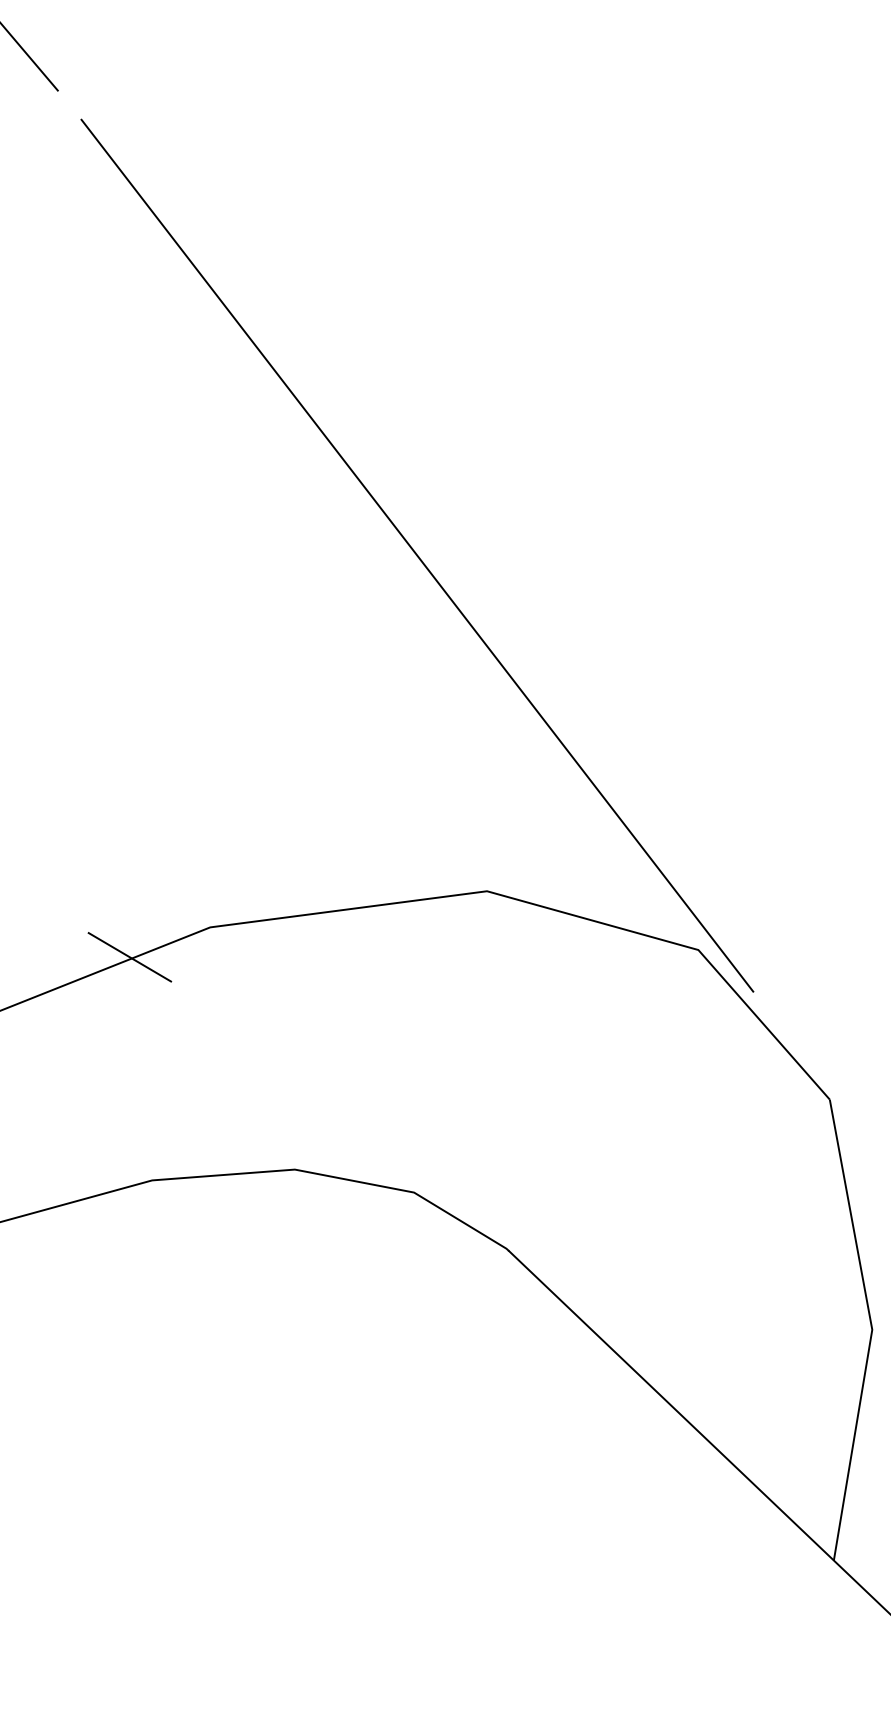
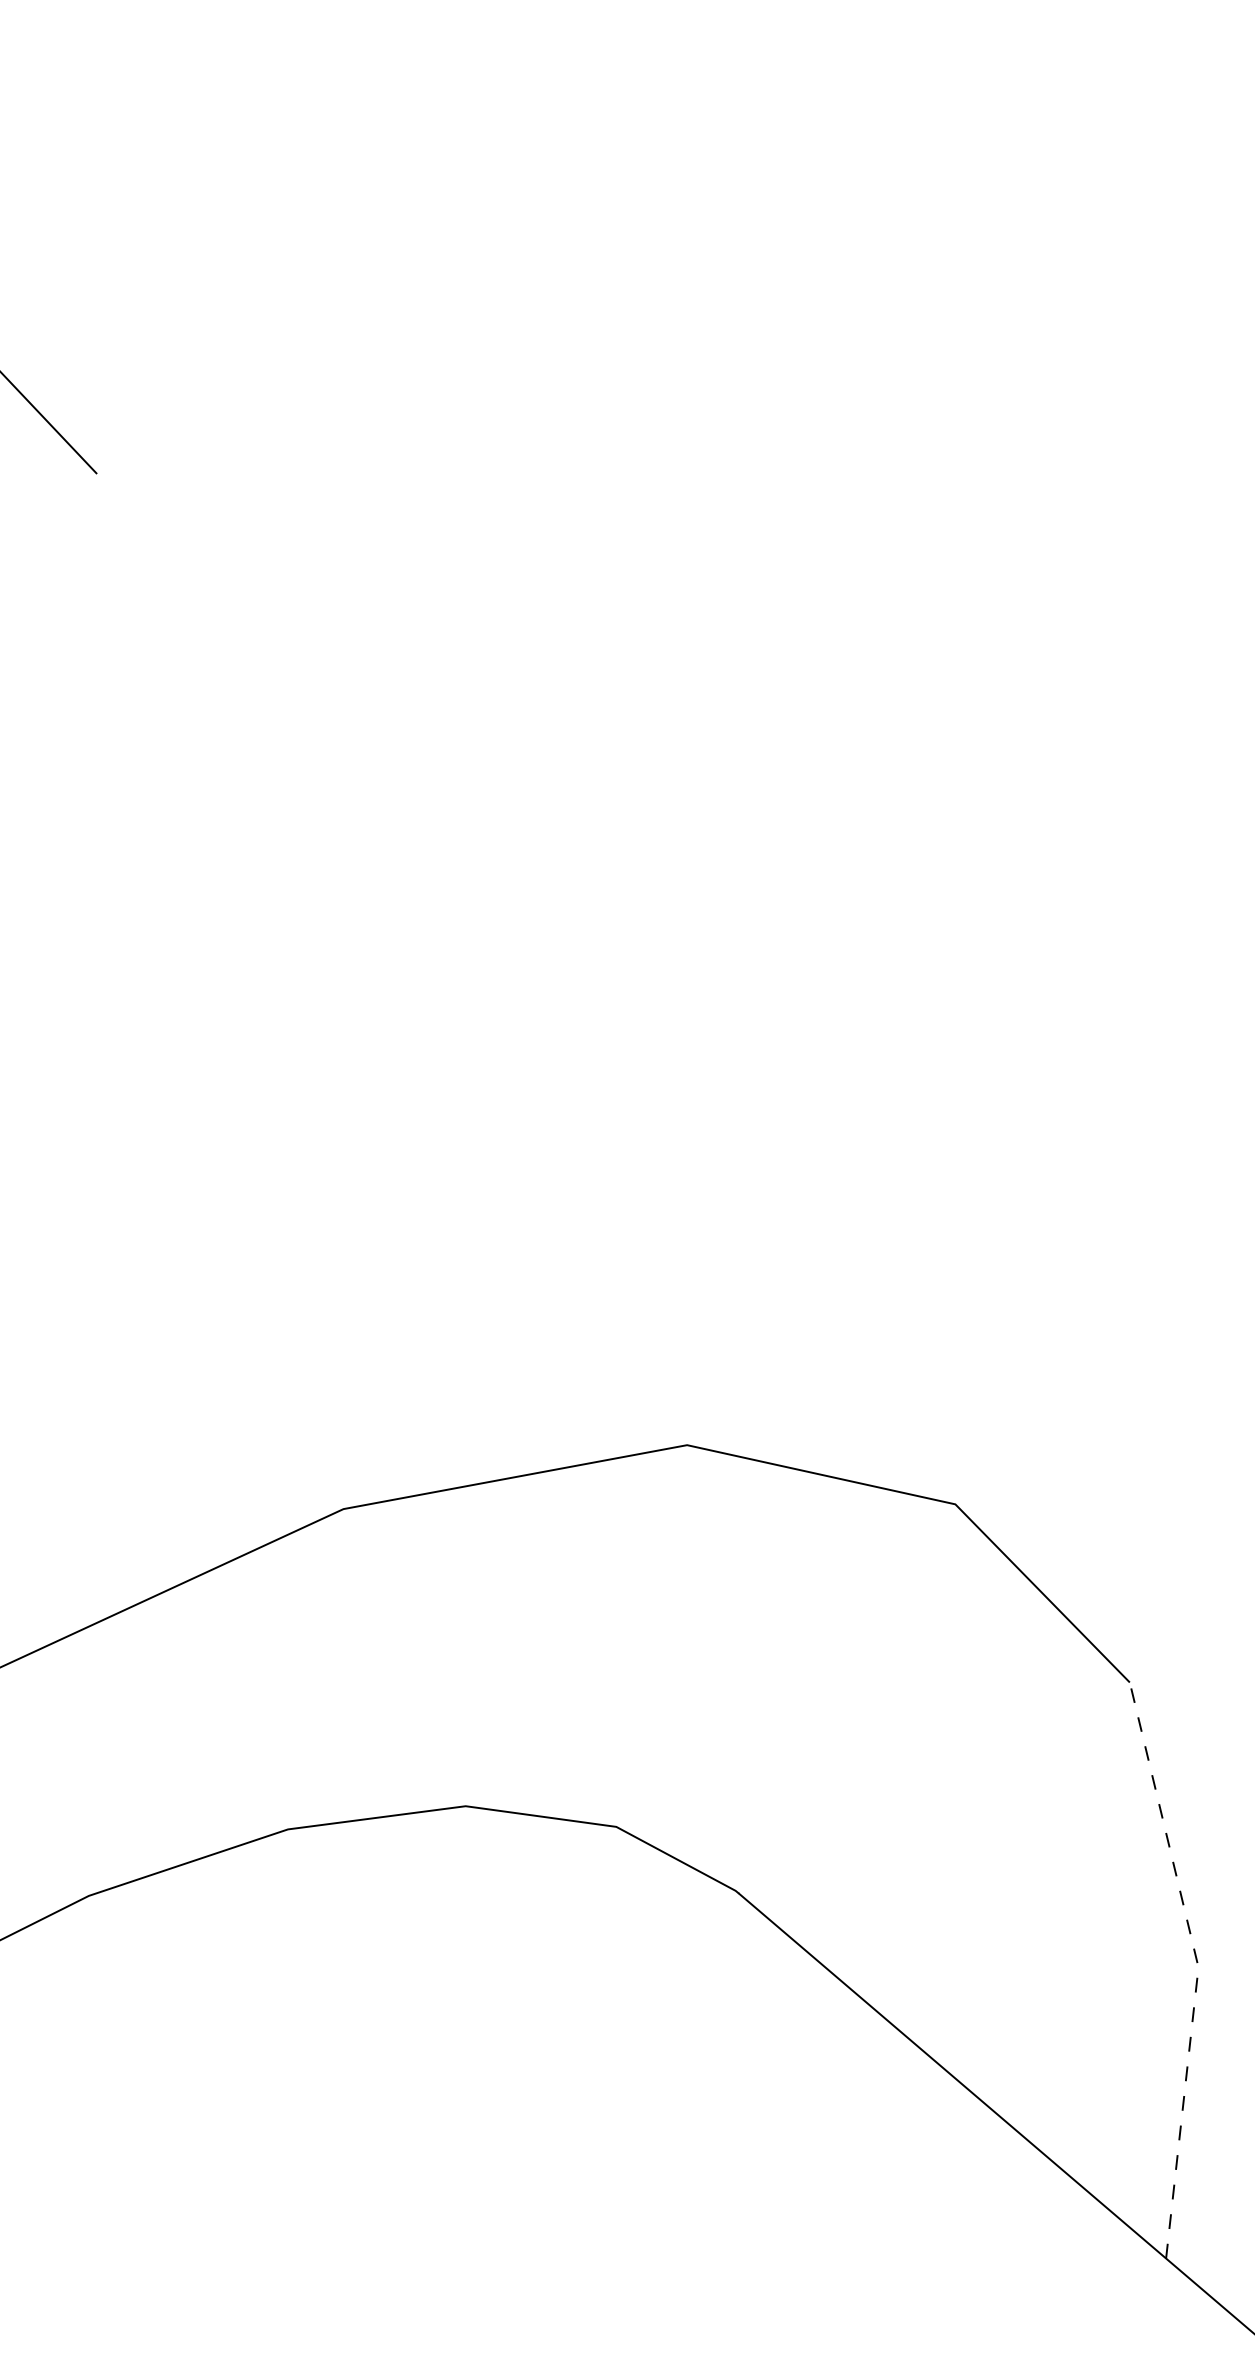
line: (416, 555) -> (576, 1030), removed
line: (129, 956) -> (244, 1551), removed
line: (872, 1329) -> (1198, 1967), solid -> dashed

